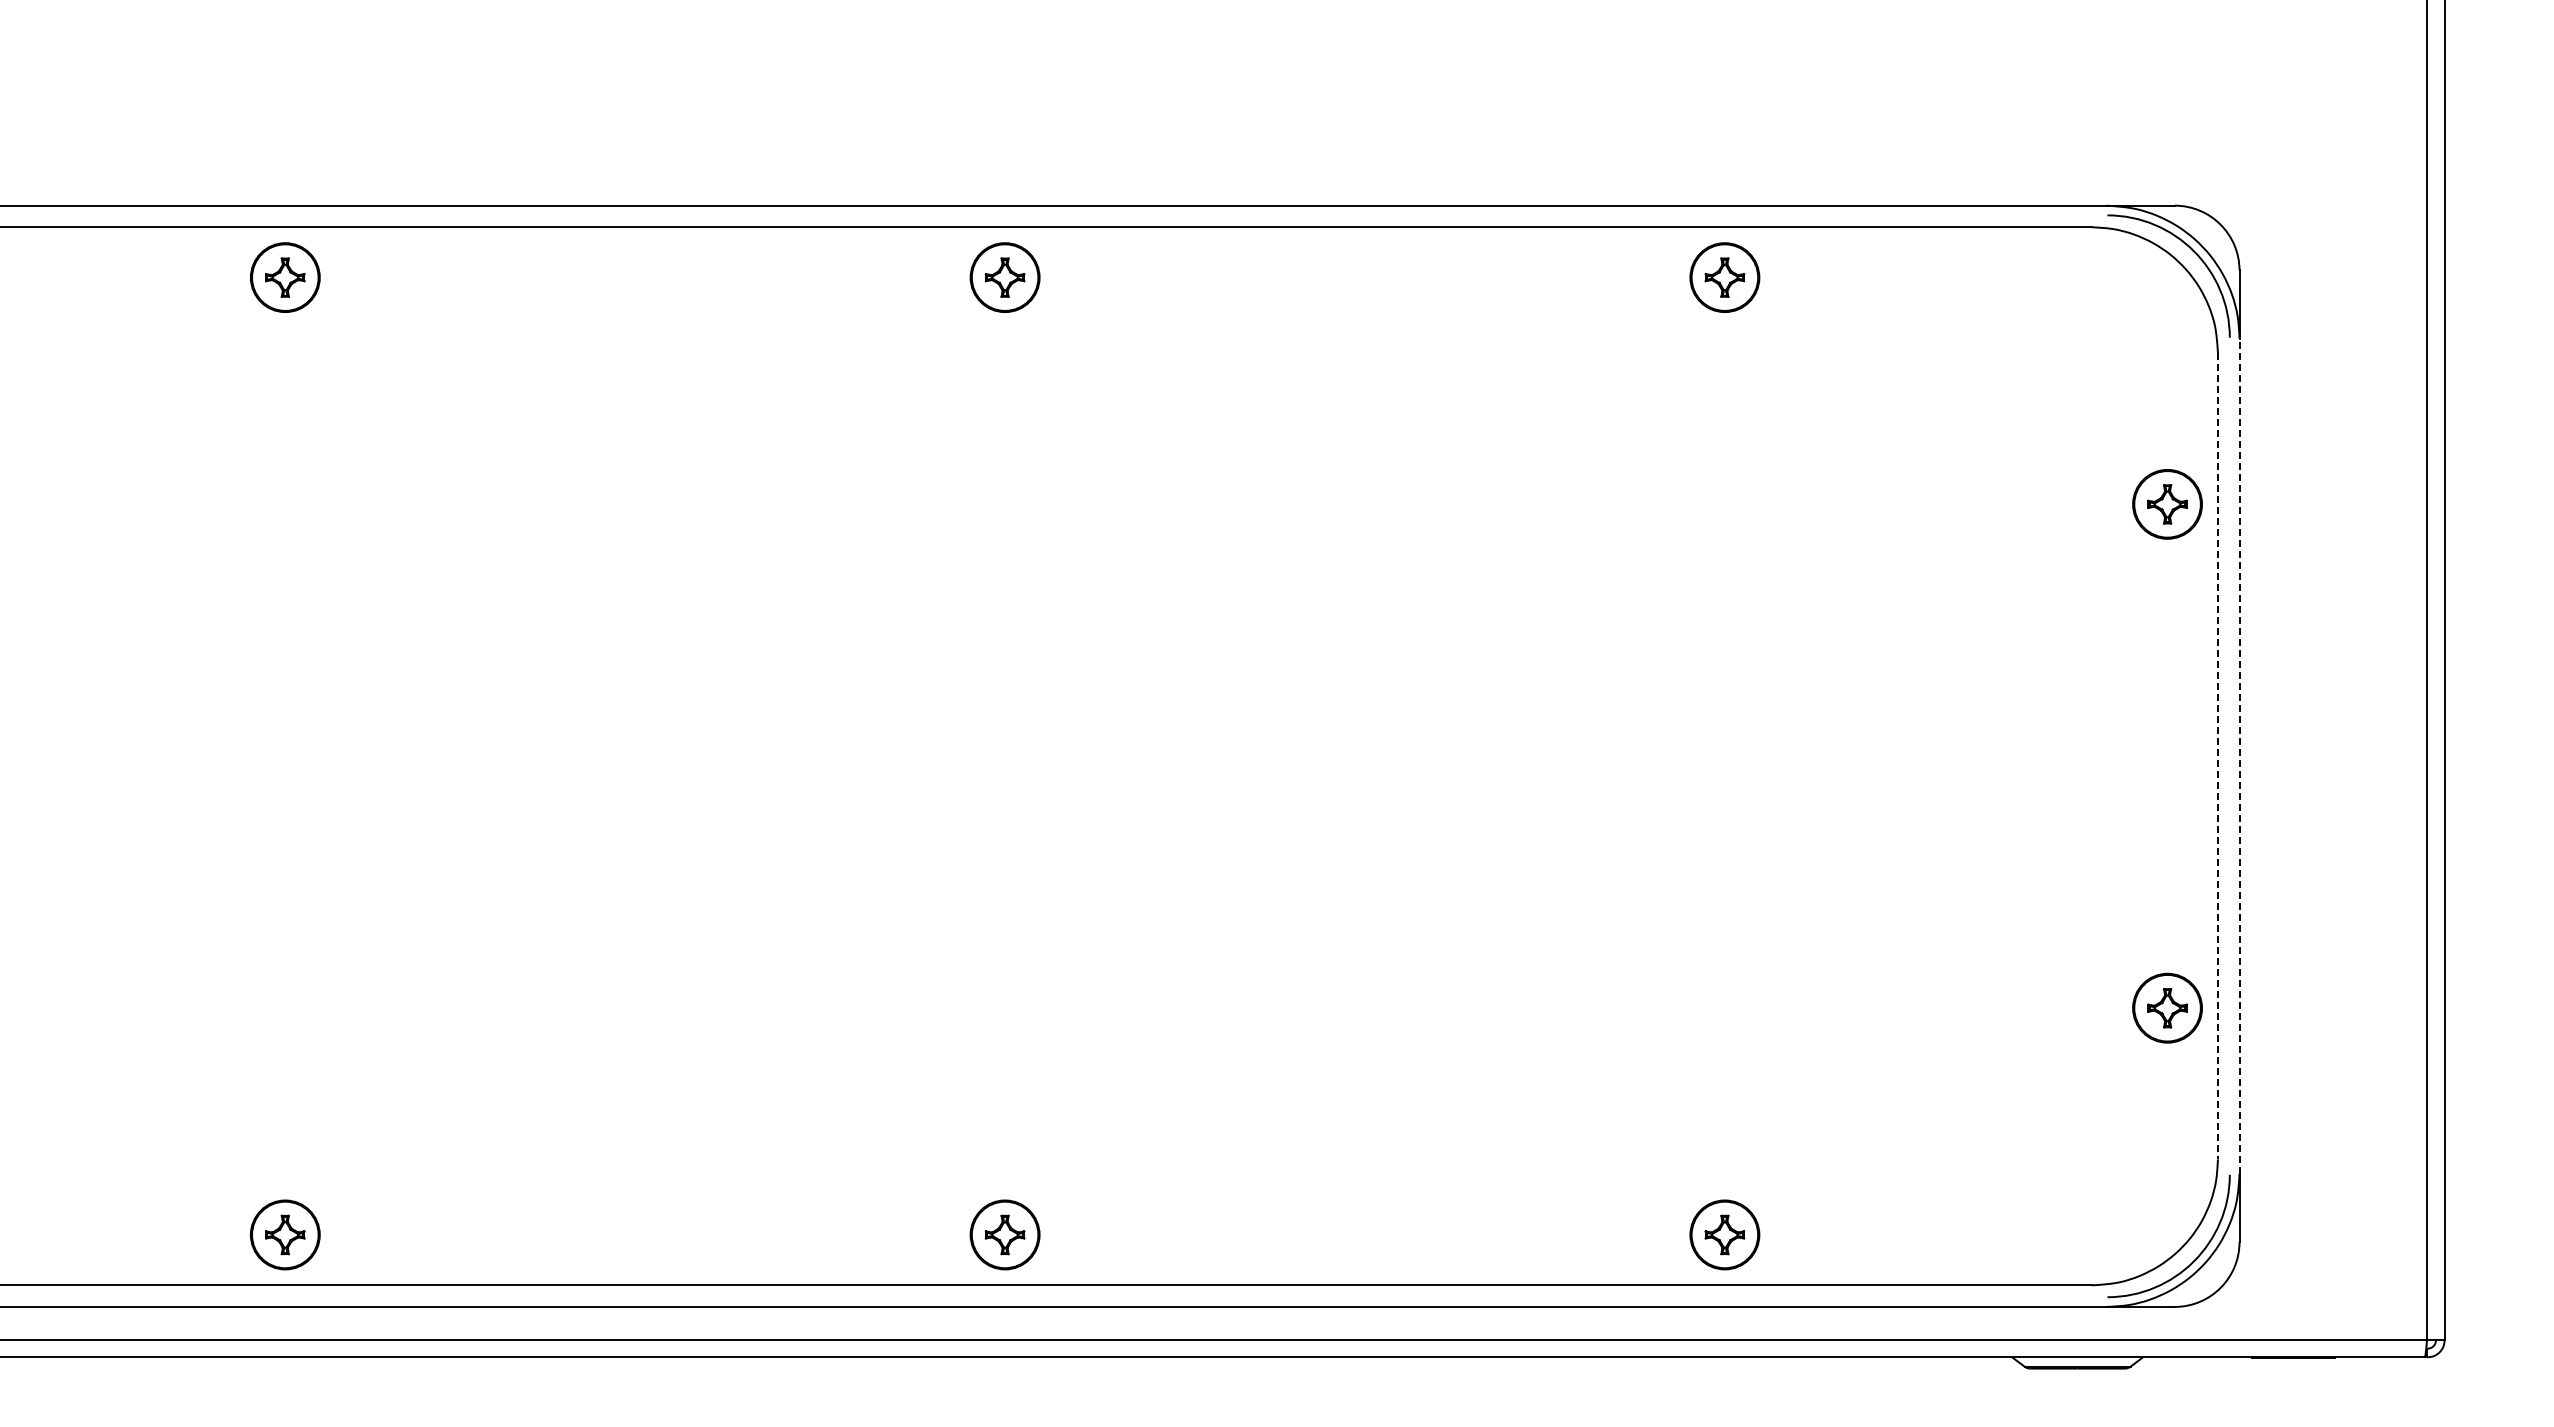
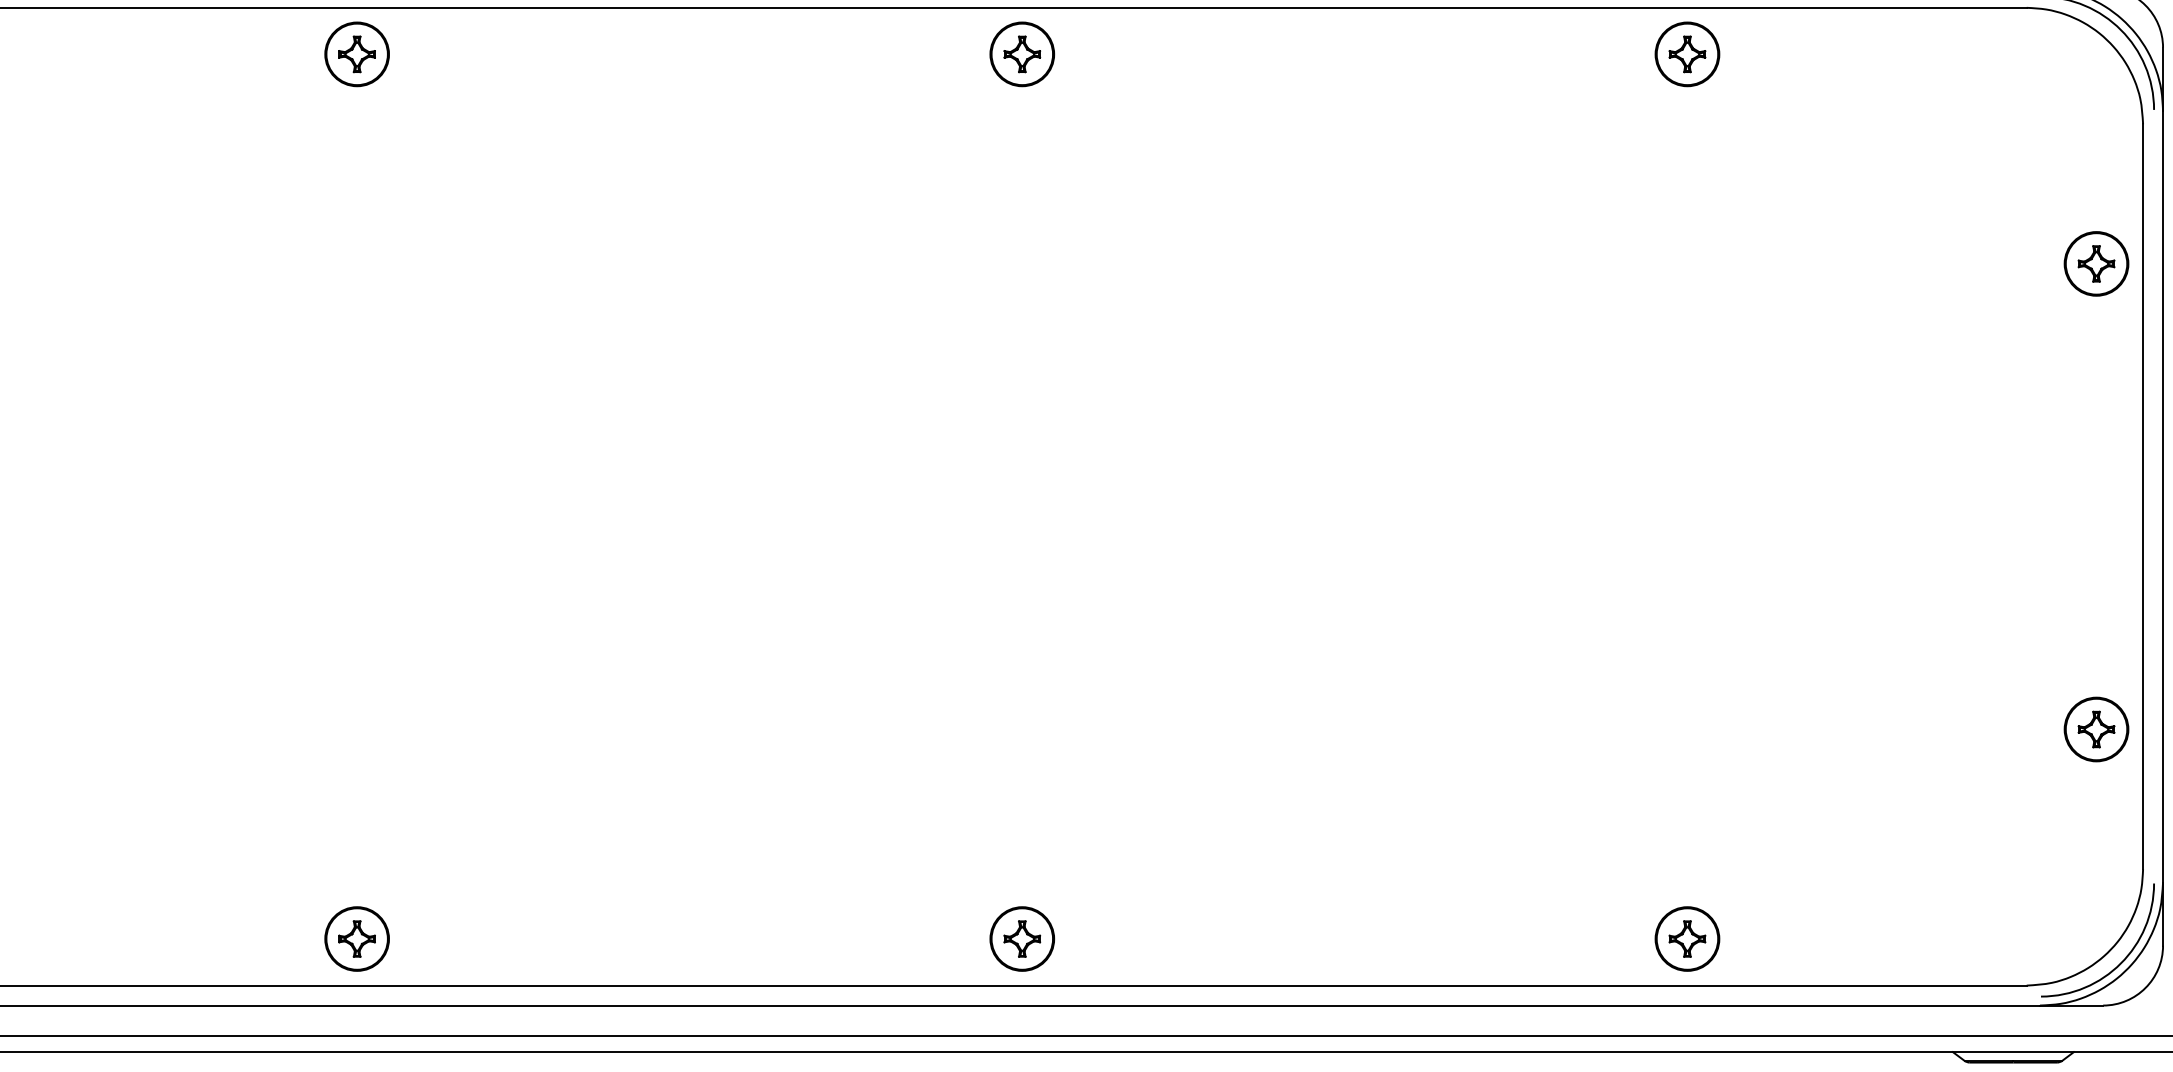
line: (2239, 755) -> (2163, 495), dashed -> solid
line: (2217, 756) -> (2142, 496), dashed -> solid

